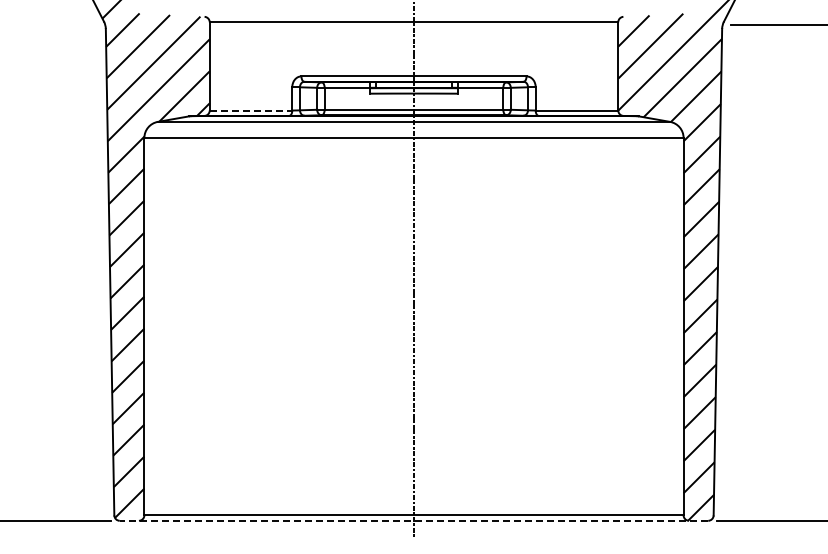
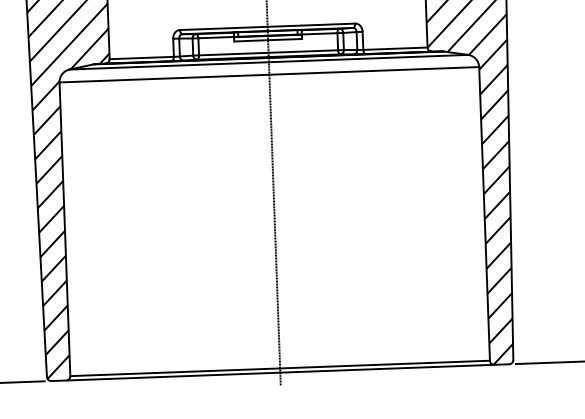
line: (251, 110) -> (142, 58), dashed -> solid
line: (413, 520) -> (279, 372), dashed -> solid

